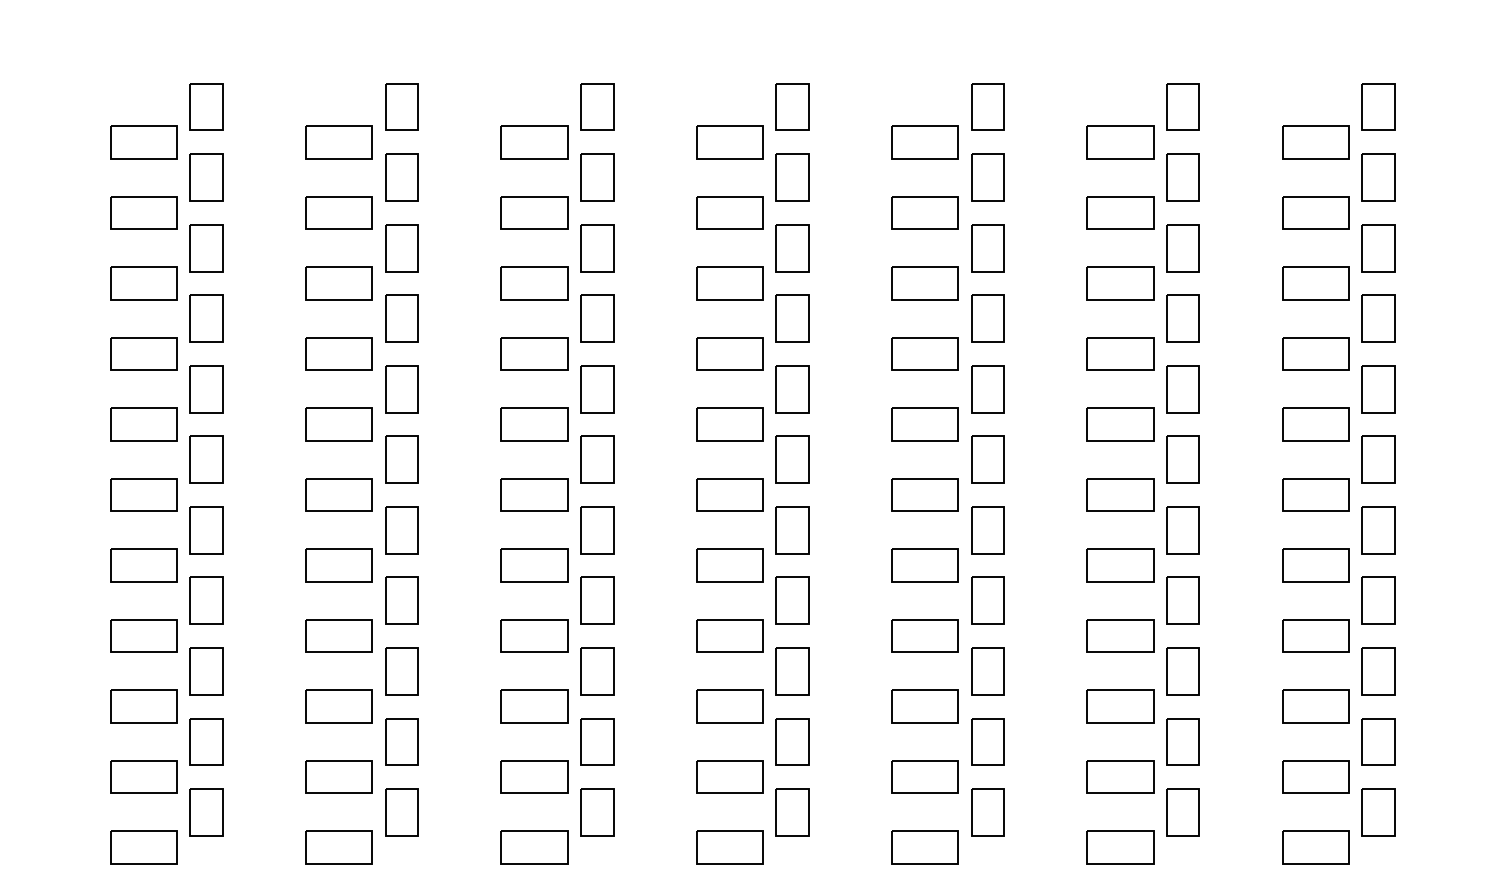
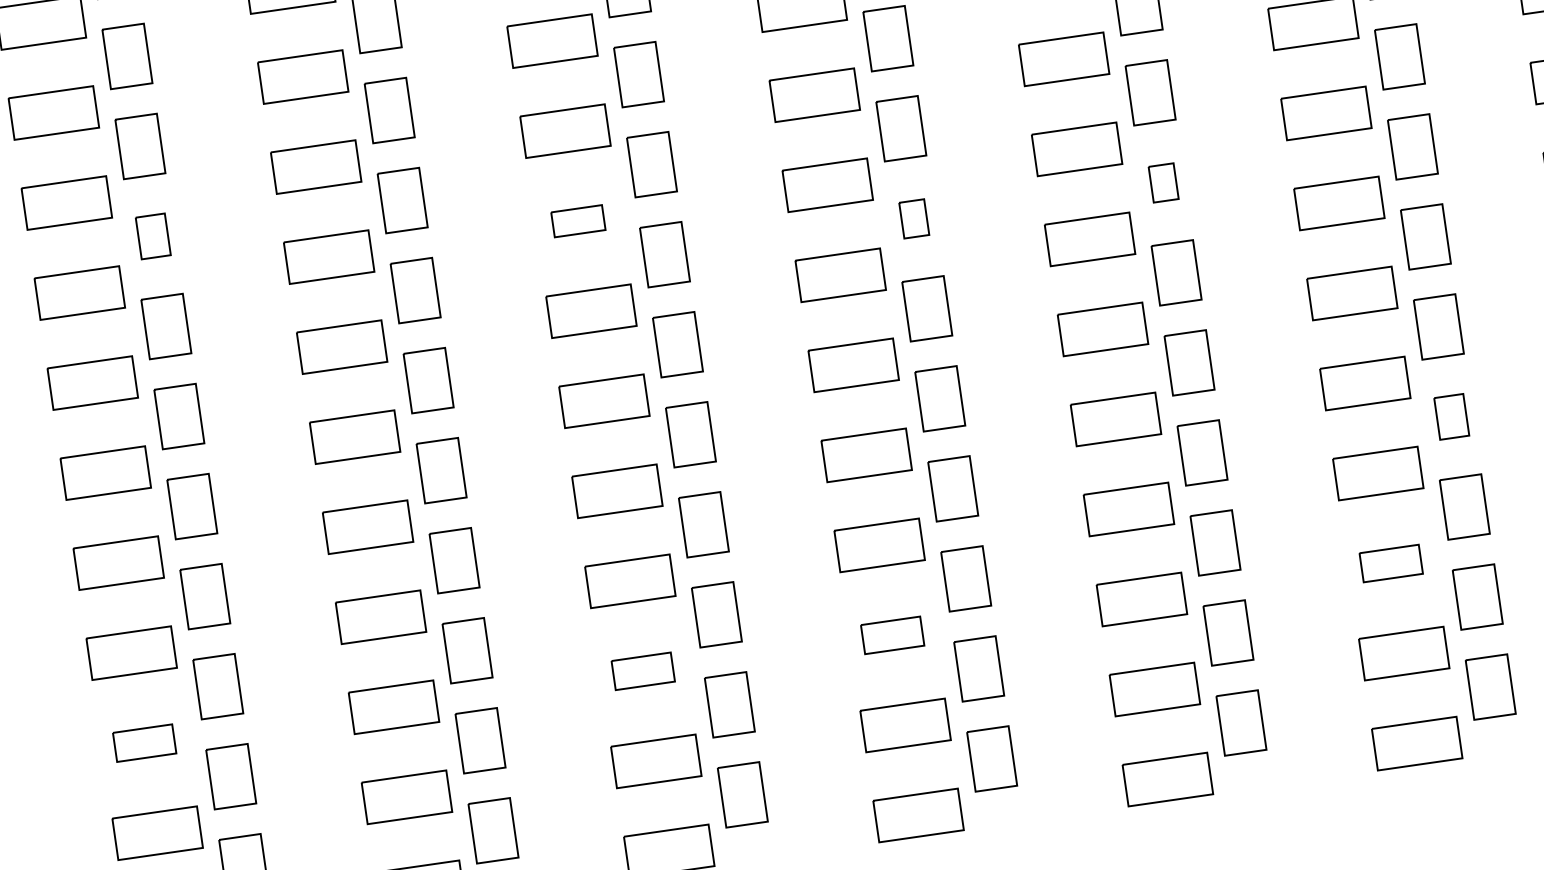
part: (206, 318) -> (153, 236), size x0.7
part: (534, 353) -> (578, 220), size x0.6
part: (792, 389) -> (914, 219), size x0.6
part: (987, 389) -> (1163, 183), size x0.6
part: (1182, 600) -> (1450, 416), size x0.7
part: (143, 706) -> (144, 743), size x0.7
part: (534, 706) -> (643, 671), size x0.7
part: (729, 706) -> (892, 635), size x0.7
part: (1120, 706) -> (1391, 563), size x0.7

